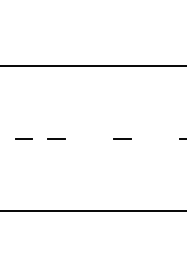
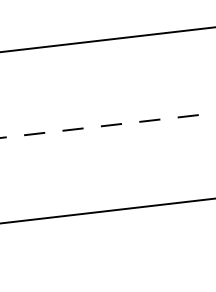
line: (89, 138) -> (111, 124), added
line: (154, 138) -> (187, 116), added

